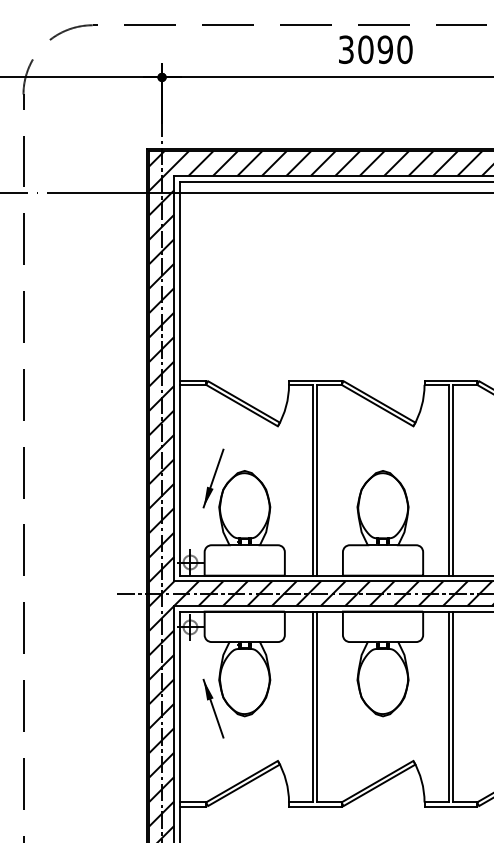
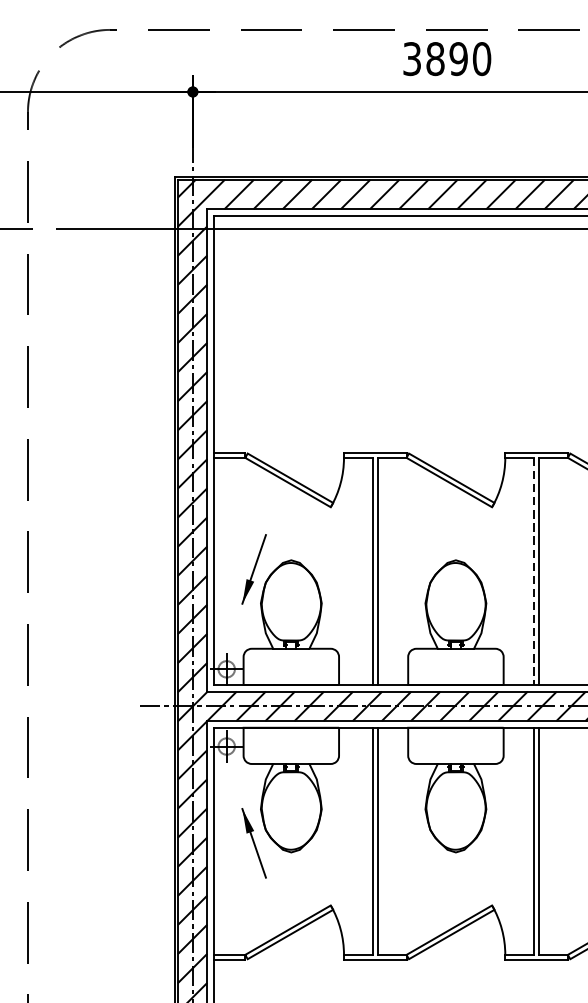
text: (365, 49) -> (435, 58), 3090 -> 3890
line: (448, 480) -> (533, 571), solid -> dashed

